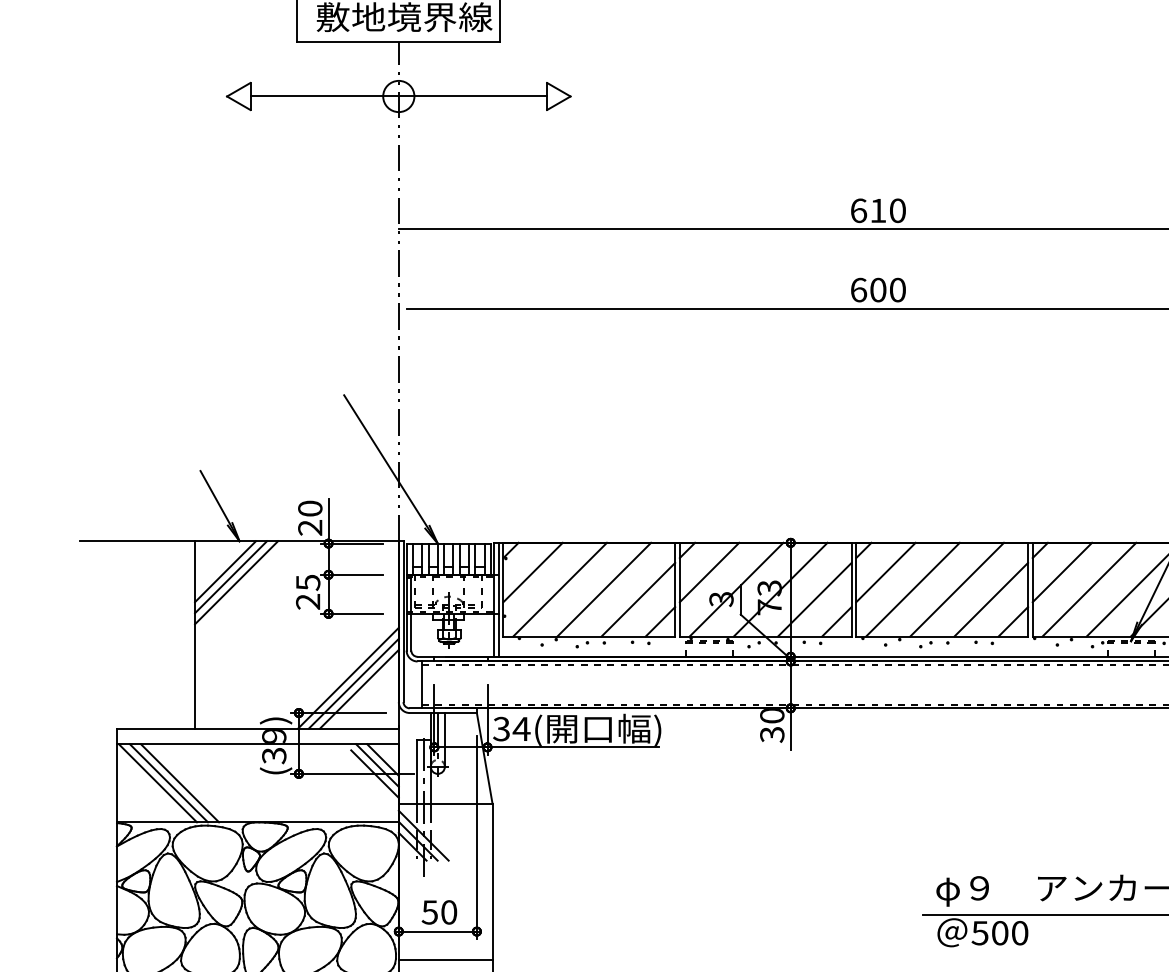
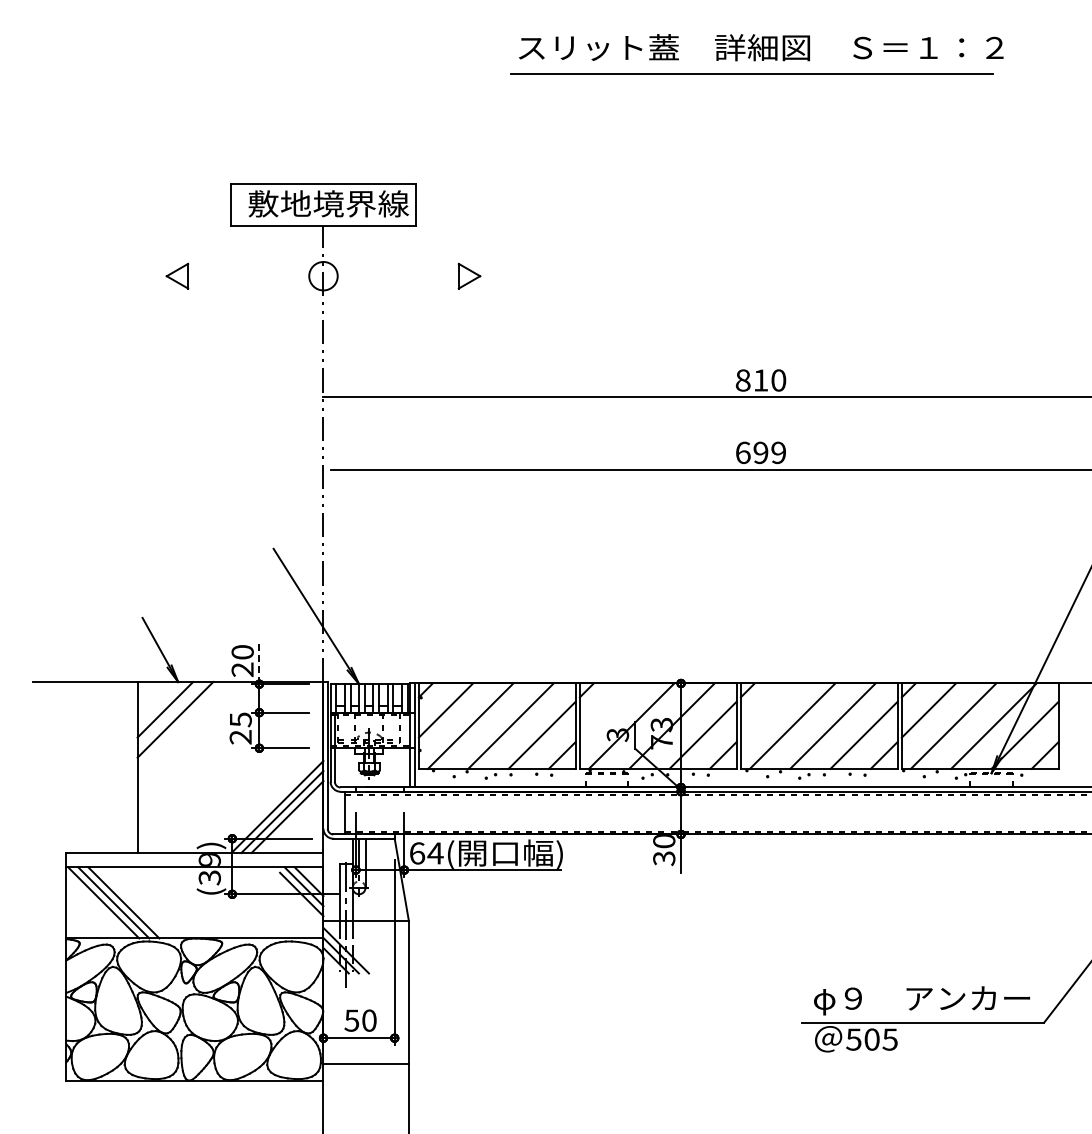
line: (398, 96) -> (323, 276), removed
text: (858, 210) -> (742, 380), 610 -> 810
text: (887, 289) -> (769, 452), 600 -> 699
line: (328, 520) -> (259, 663), solid -> dashed
line: (709, 572) -> (606, 710), removed
line: (885, 572) -> (767, 710), removed
line: (231, 576) -> (170, 714), removed
text: (501, 729) -> (417, 853), 34( -> 64(
text: (1019, 933) -> (889, 1039), 500 -> 505

